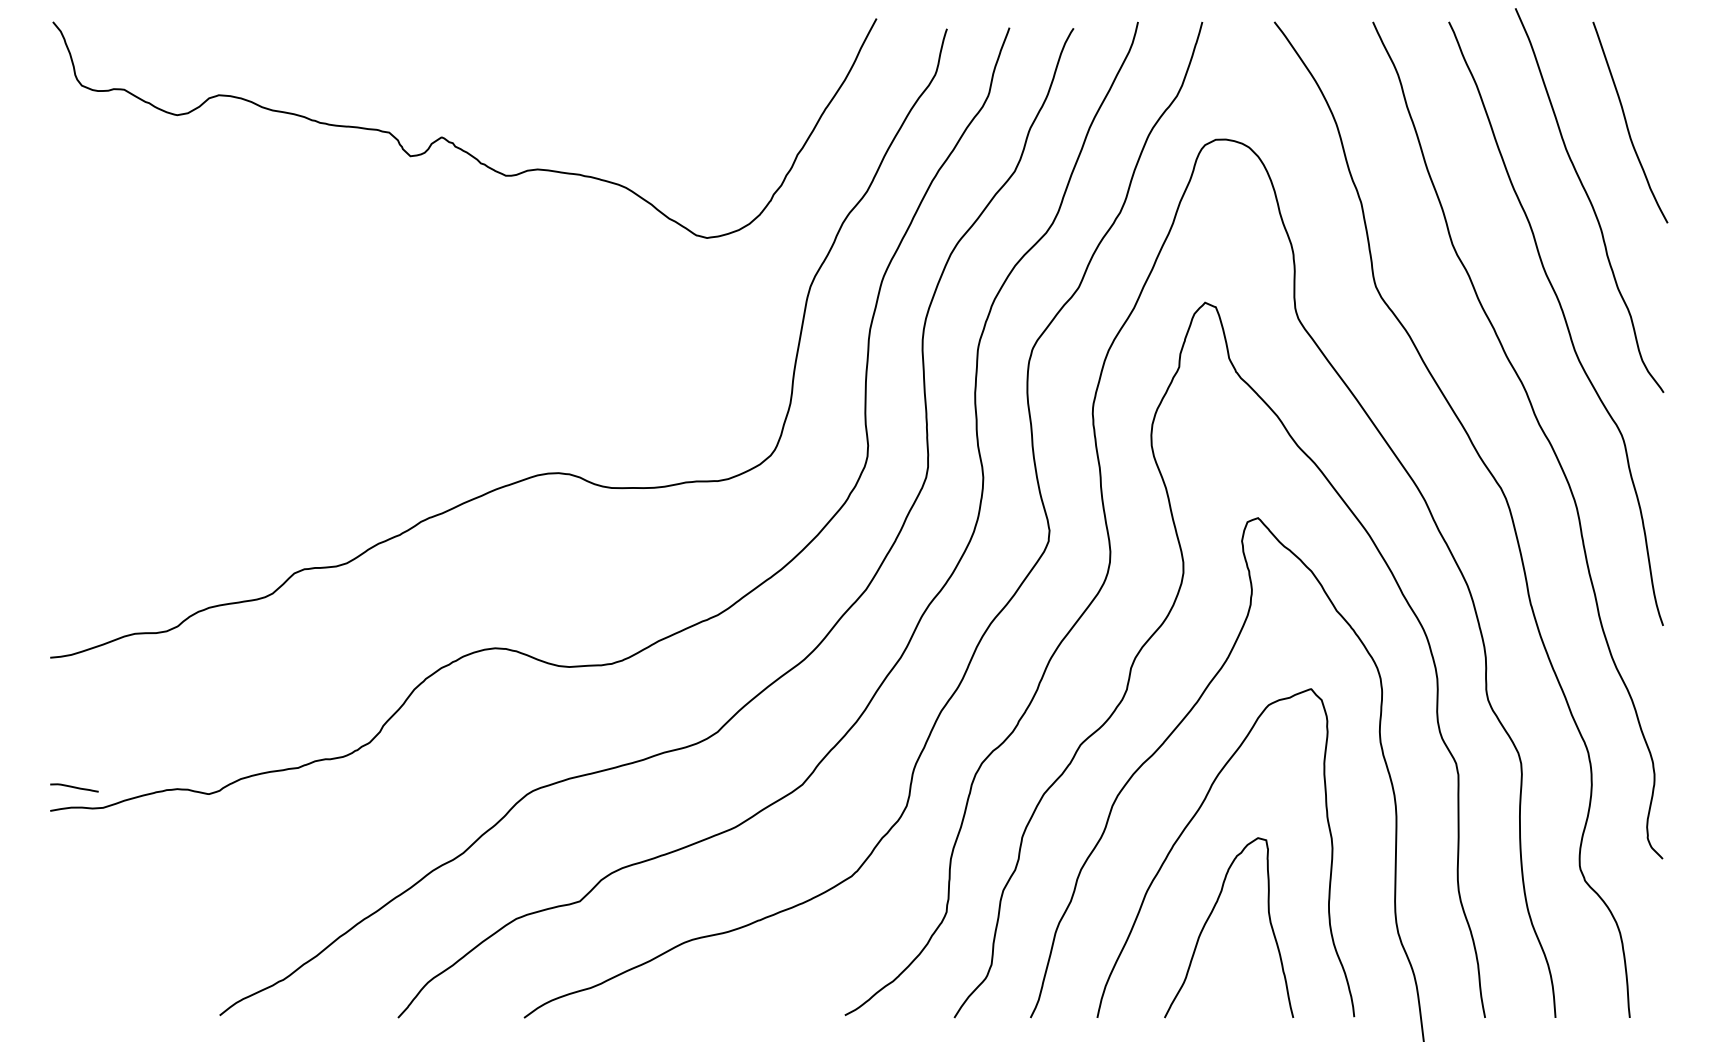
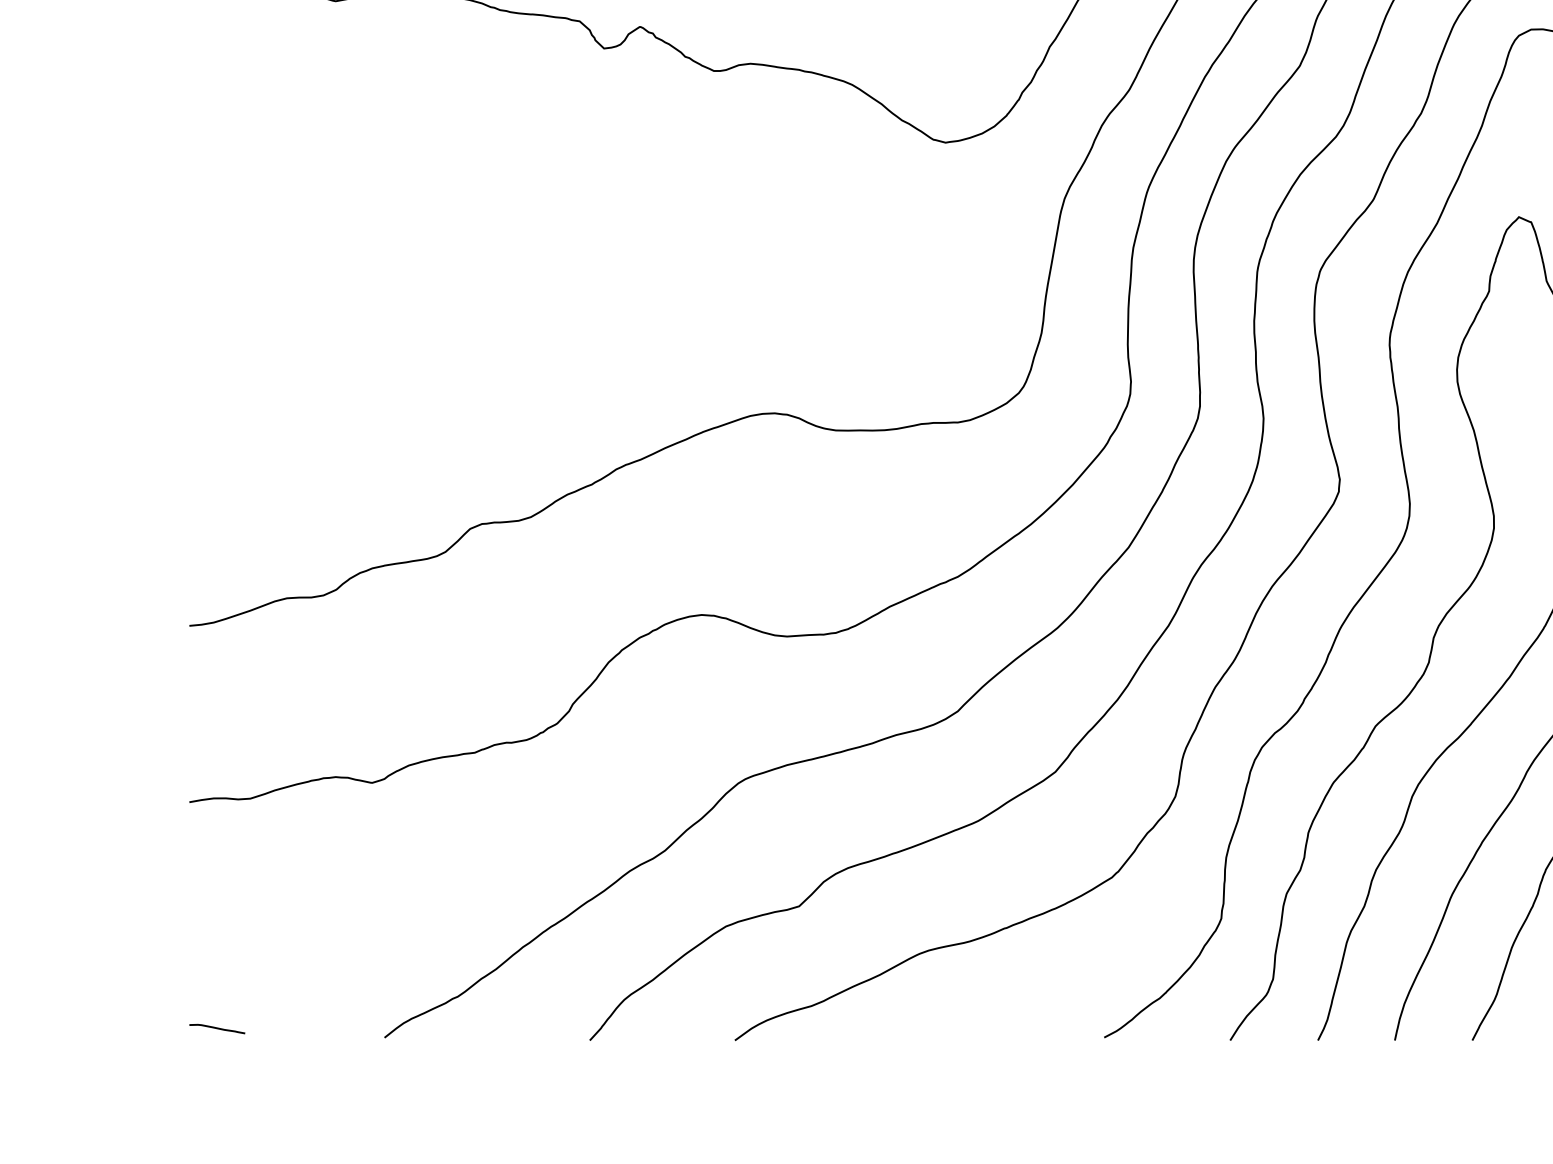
curve: (74, 787) -> (217, 1028), moved

